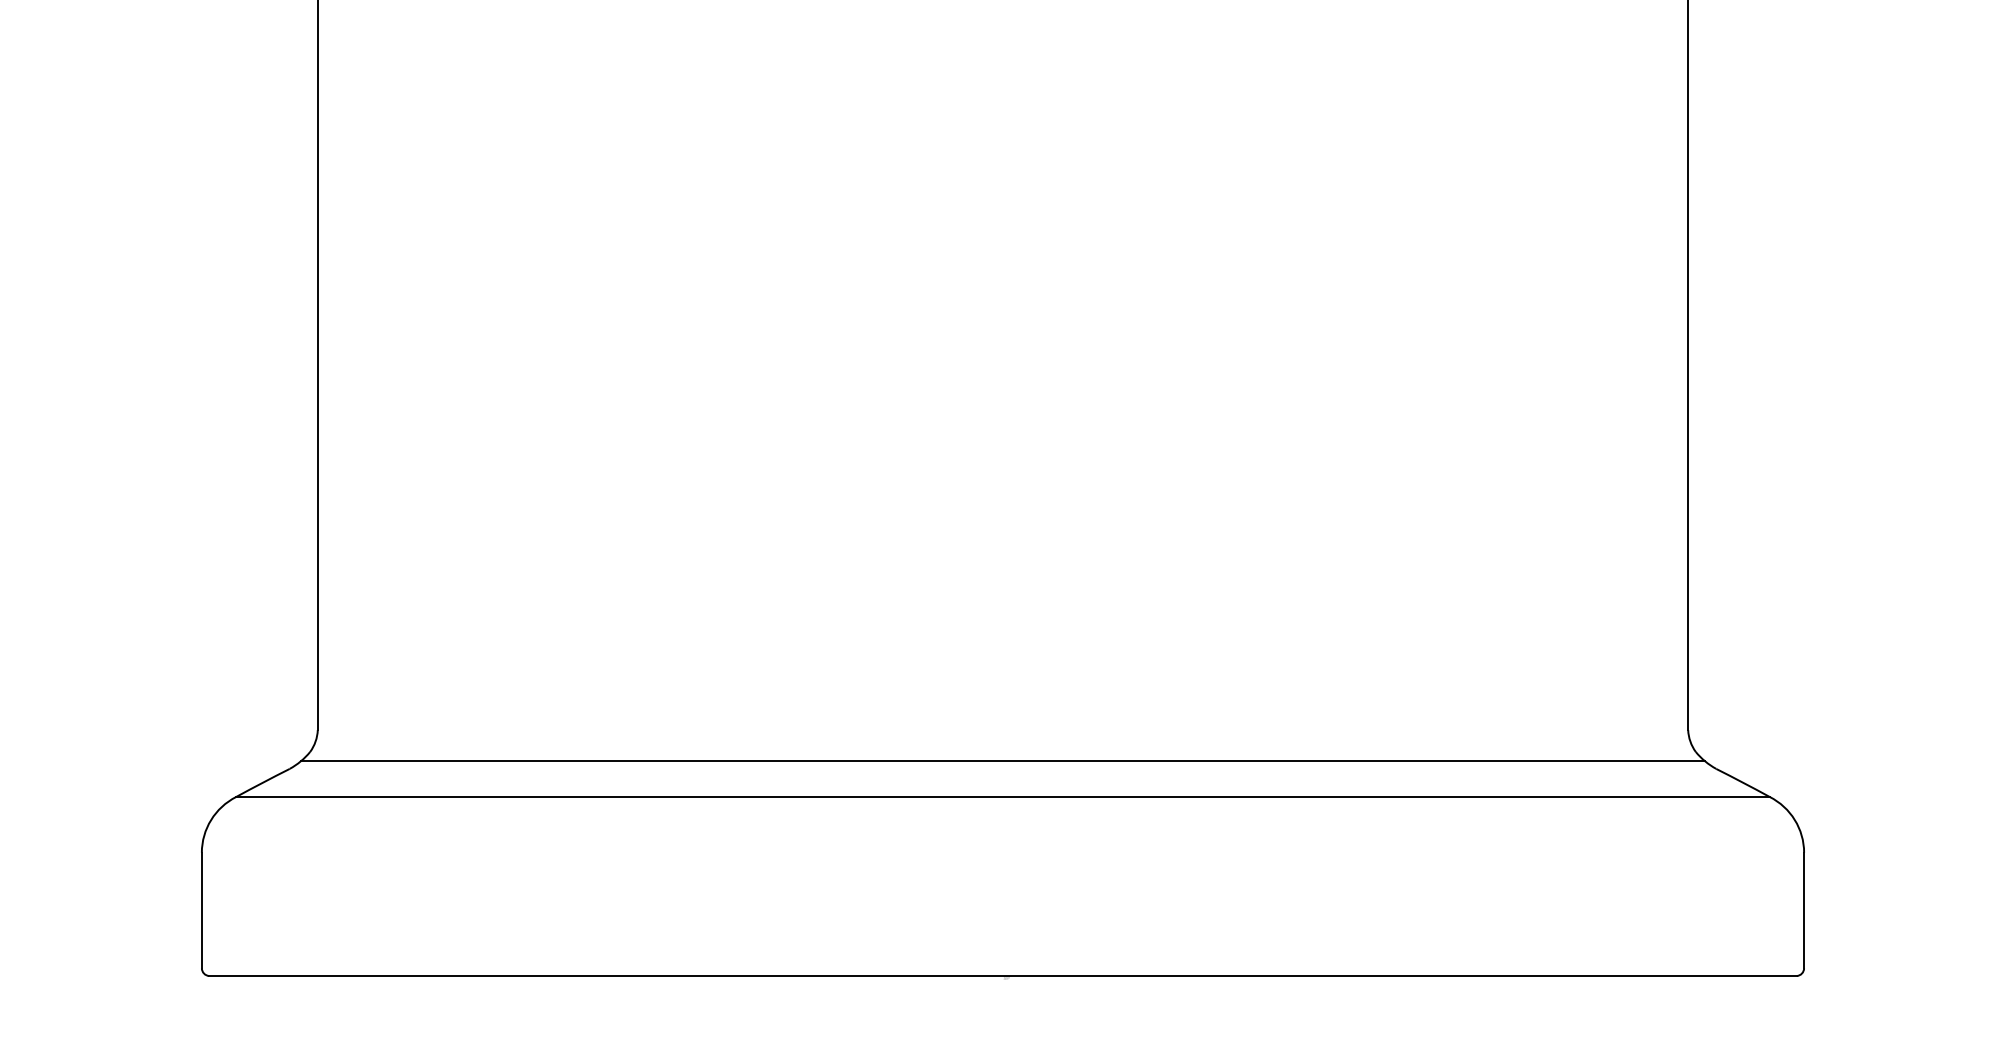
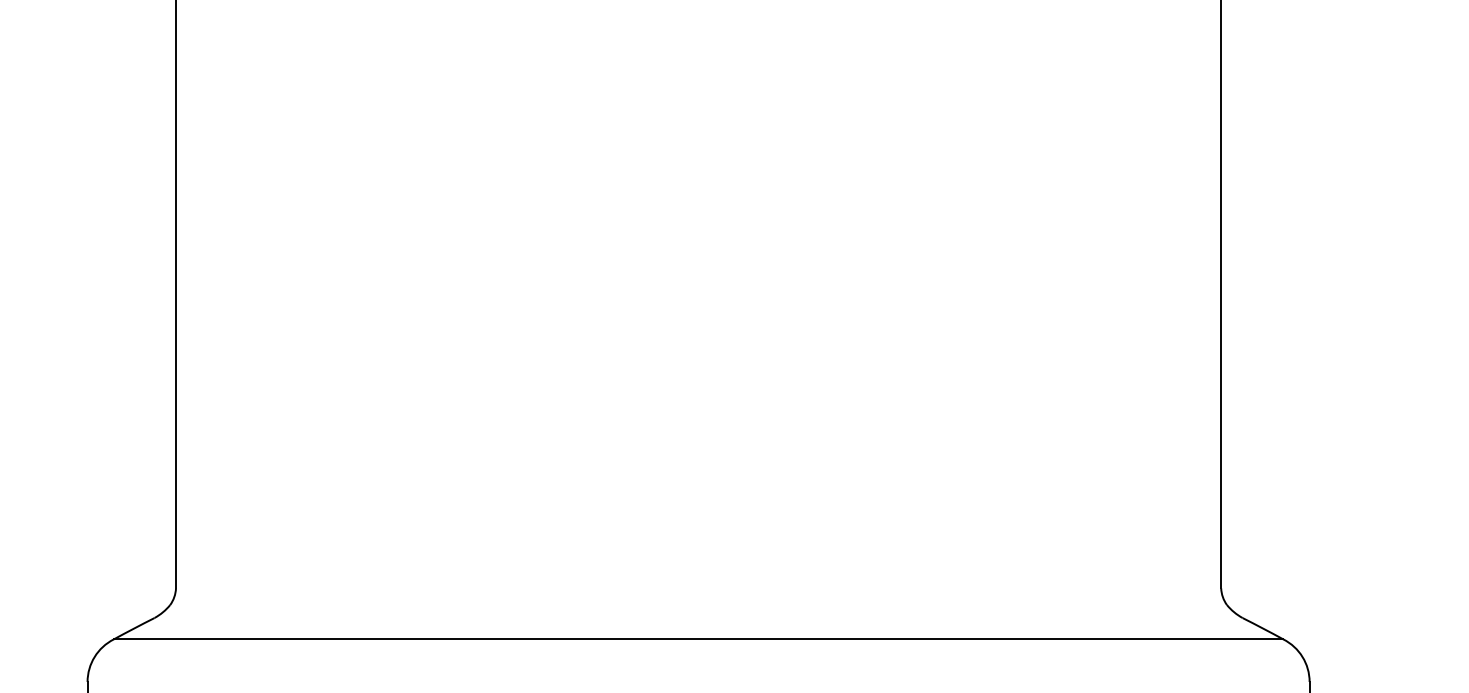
line: (1002, 761) -> (698, 612), removed

